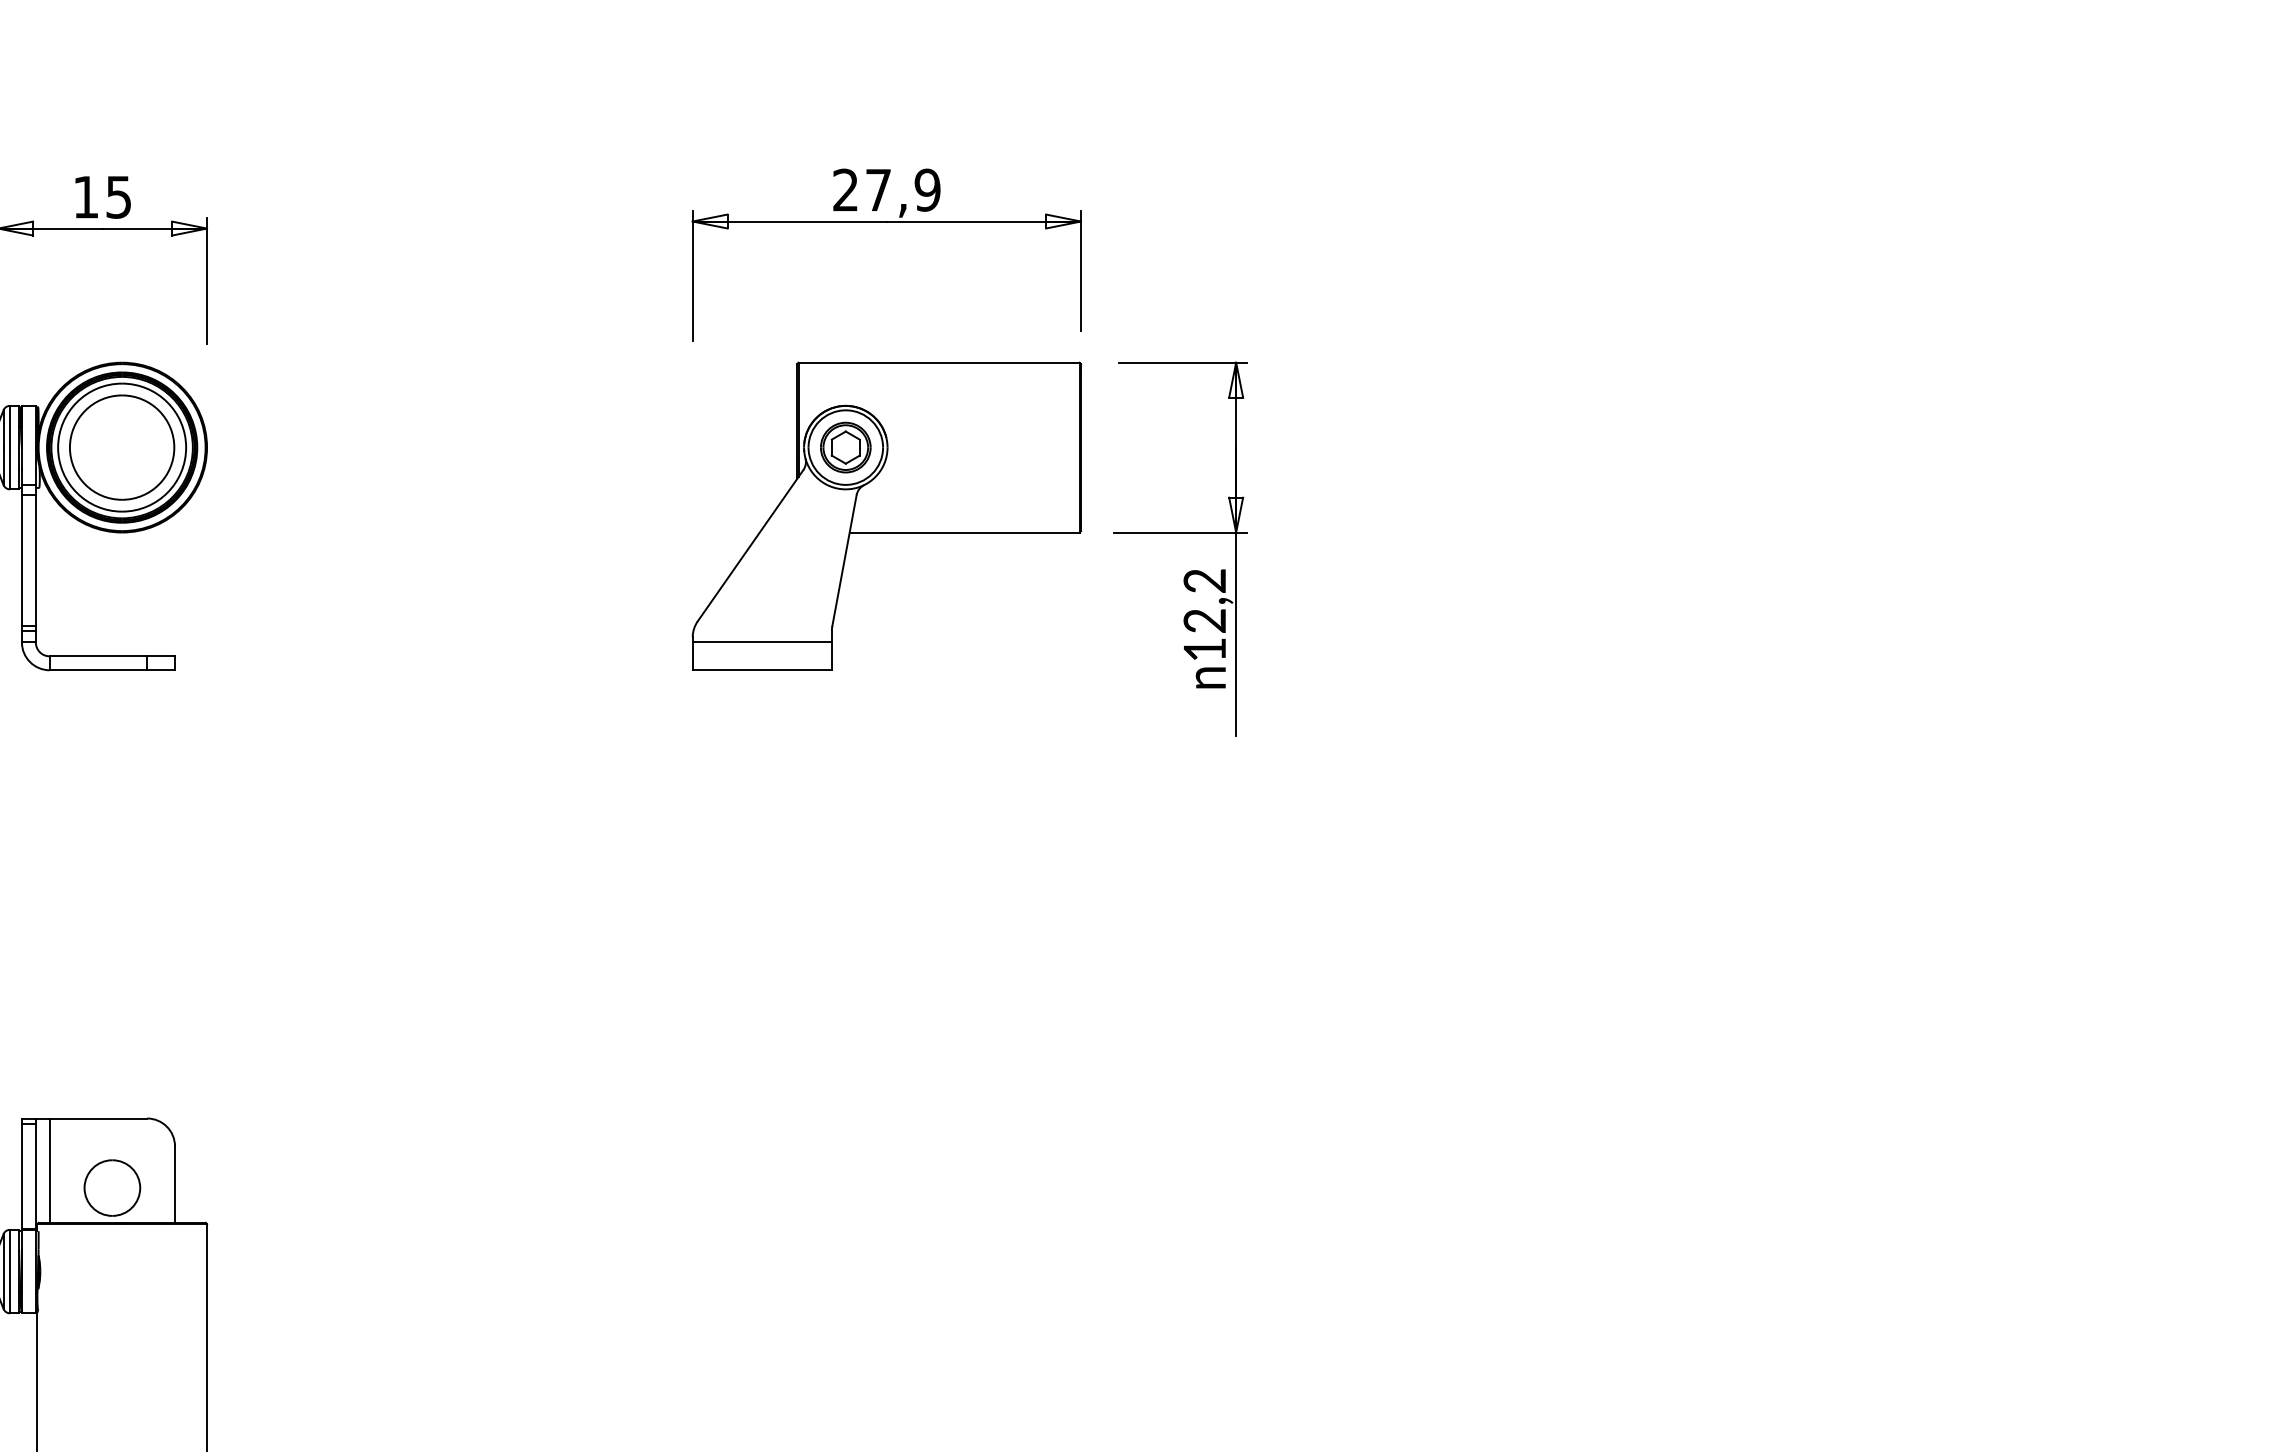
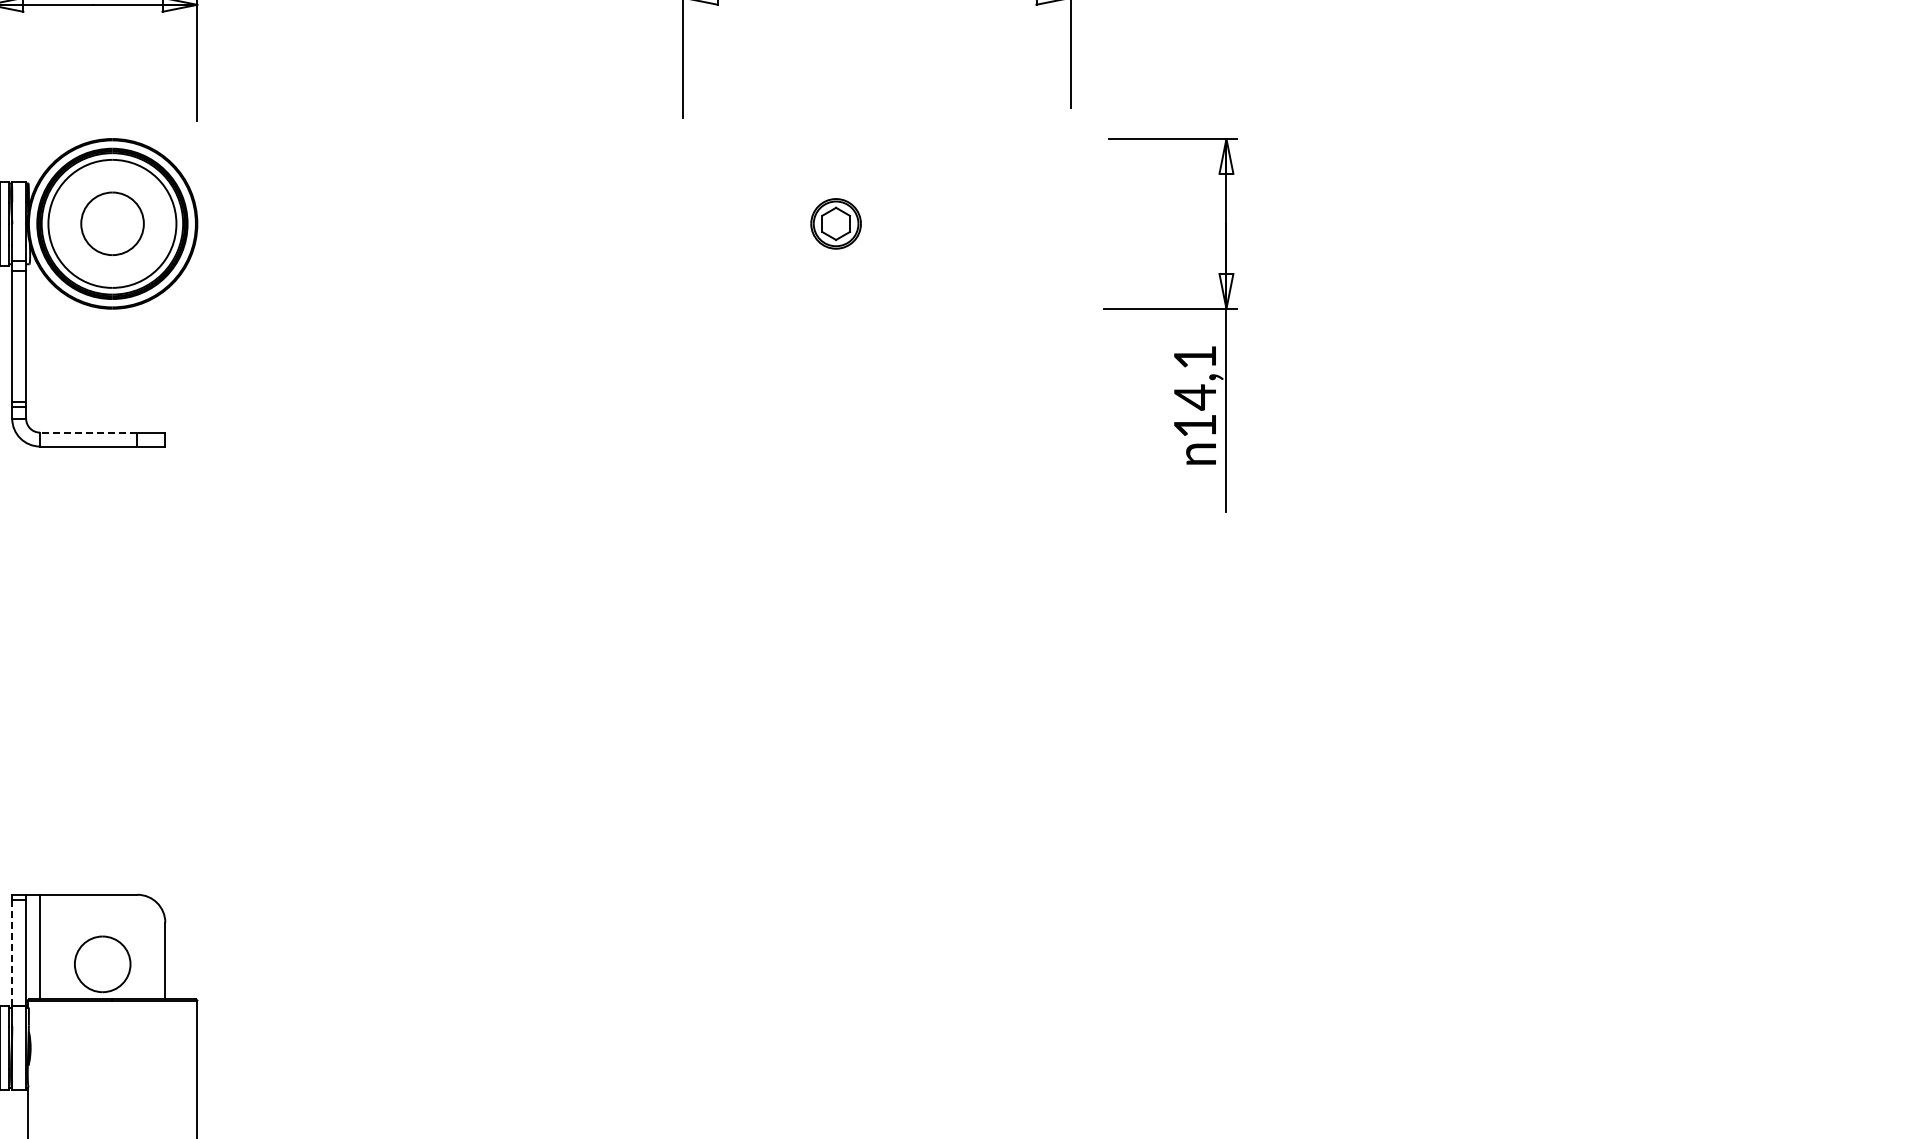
part: (122, 447) -> (112, 223), size x0.6
part: (886, 515) -> (876, 291), removed
text: (1204, 601) -> (1194, 377), 12,2 -> 14,1
line: (98, 656) -> (88, 432), solid -> dashed
line: (21, 1176) -> (11, 952), solid -> dashed

